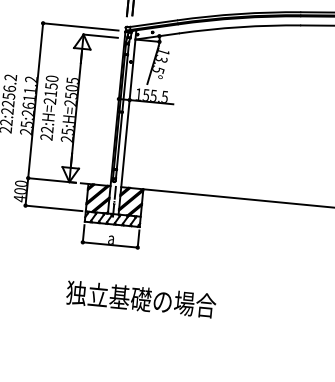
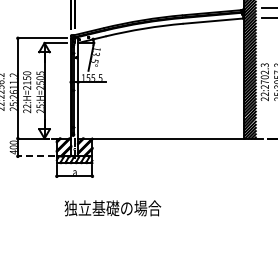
line: (52, 208) -> (35, 156), solid -> dashed
text: (140, 299) -> (112, 208), moved

